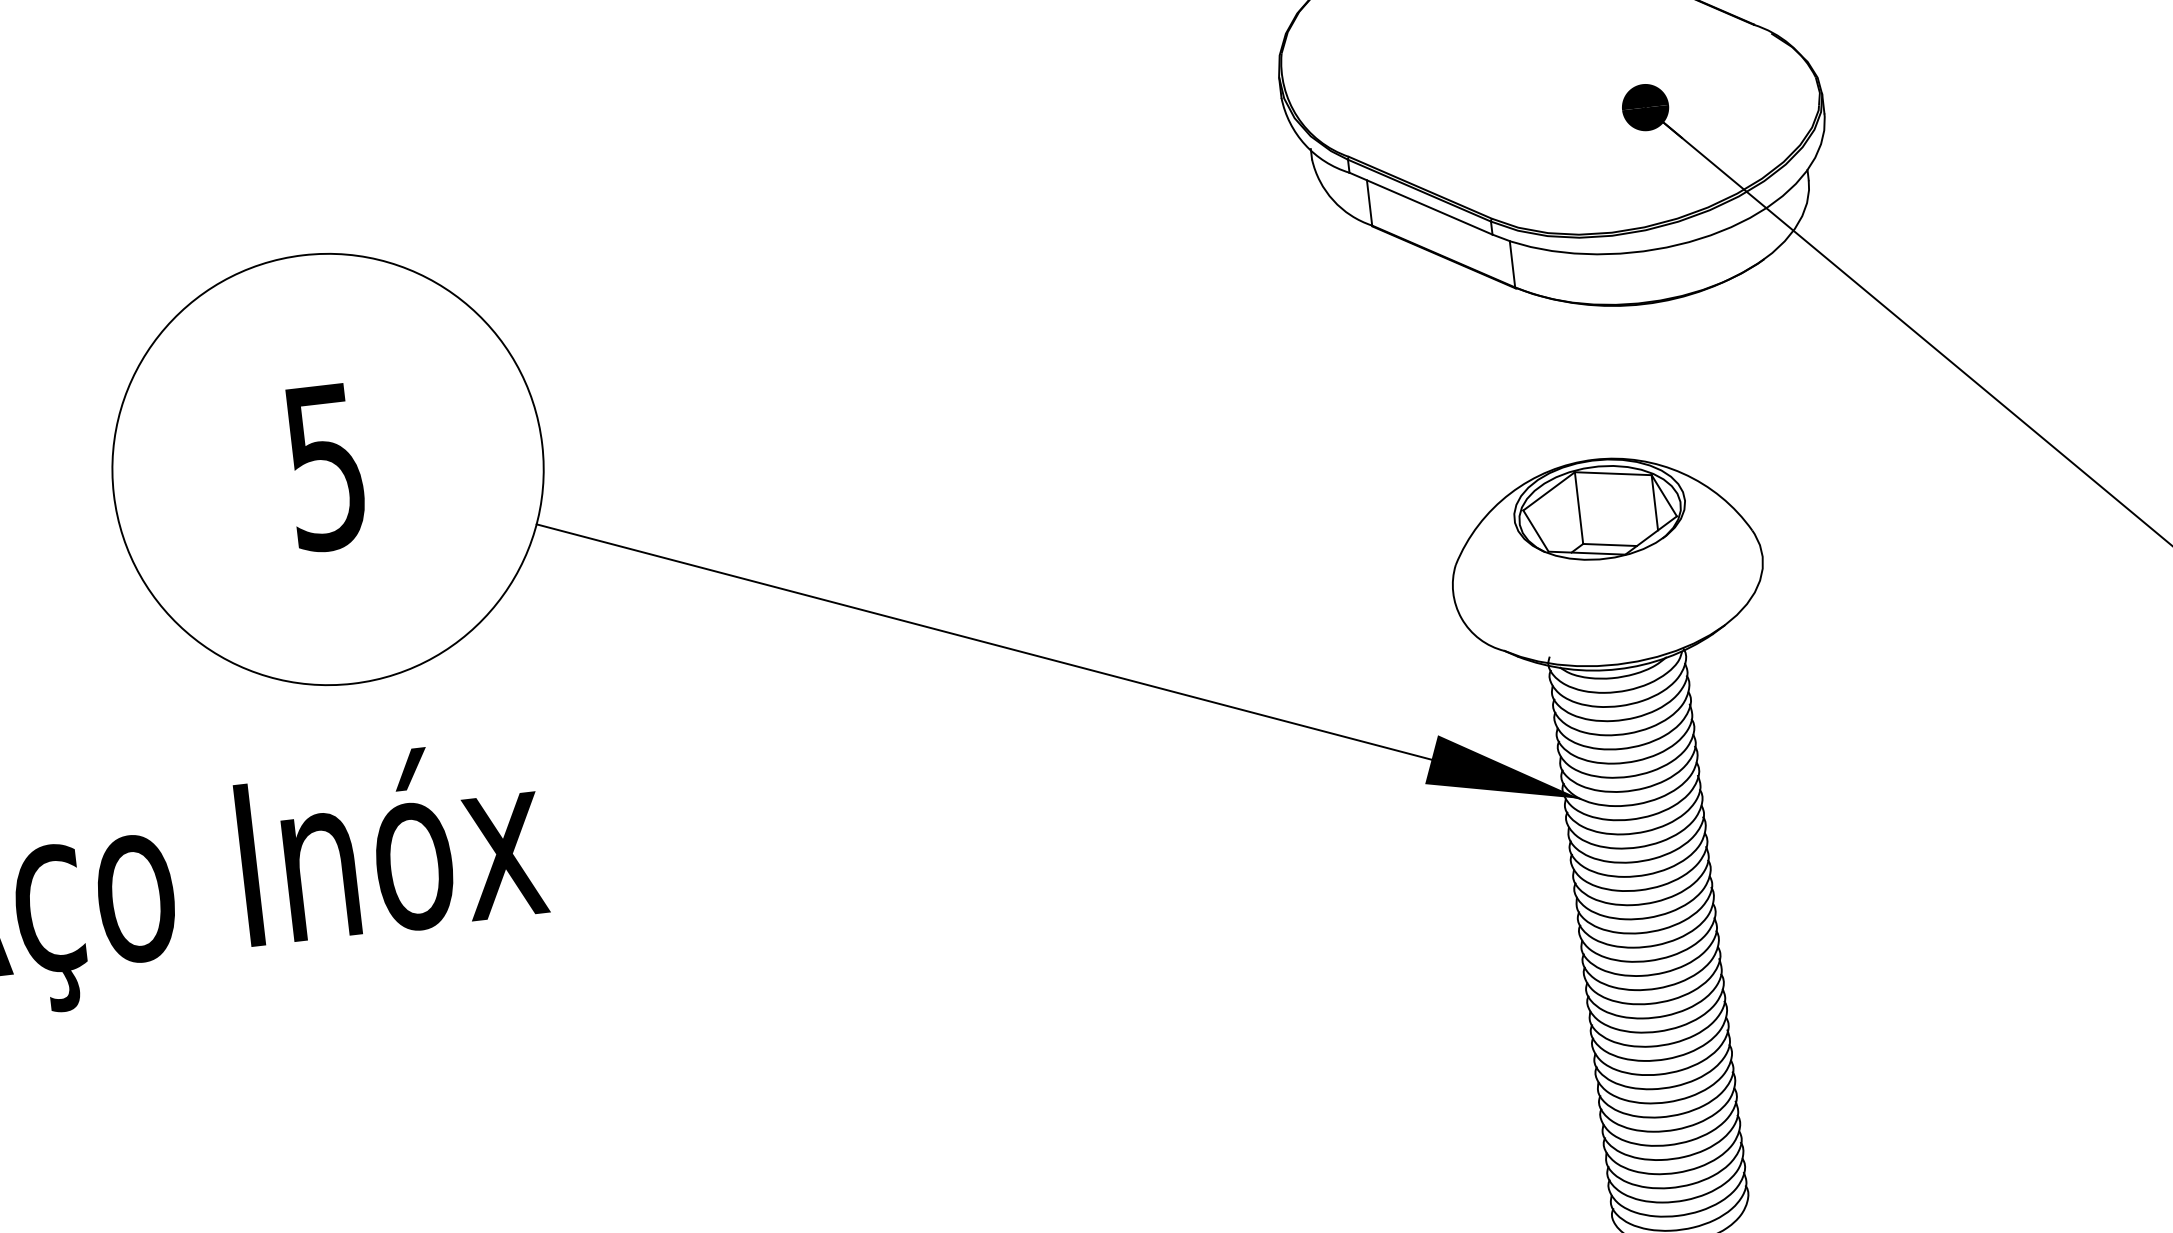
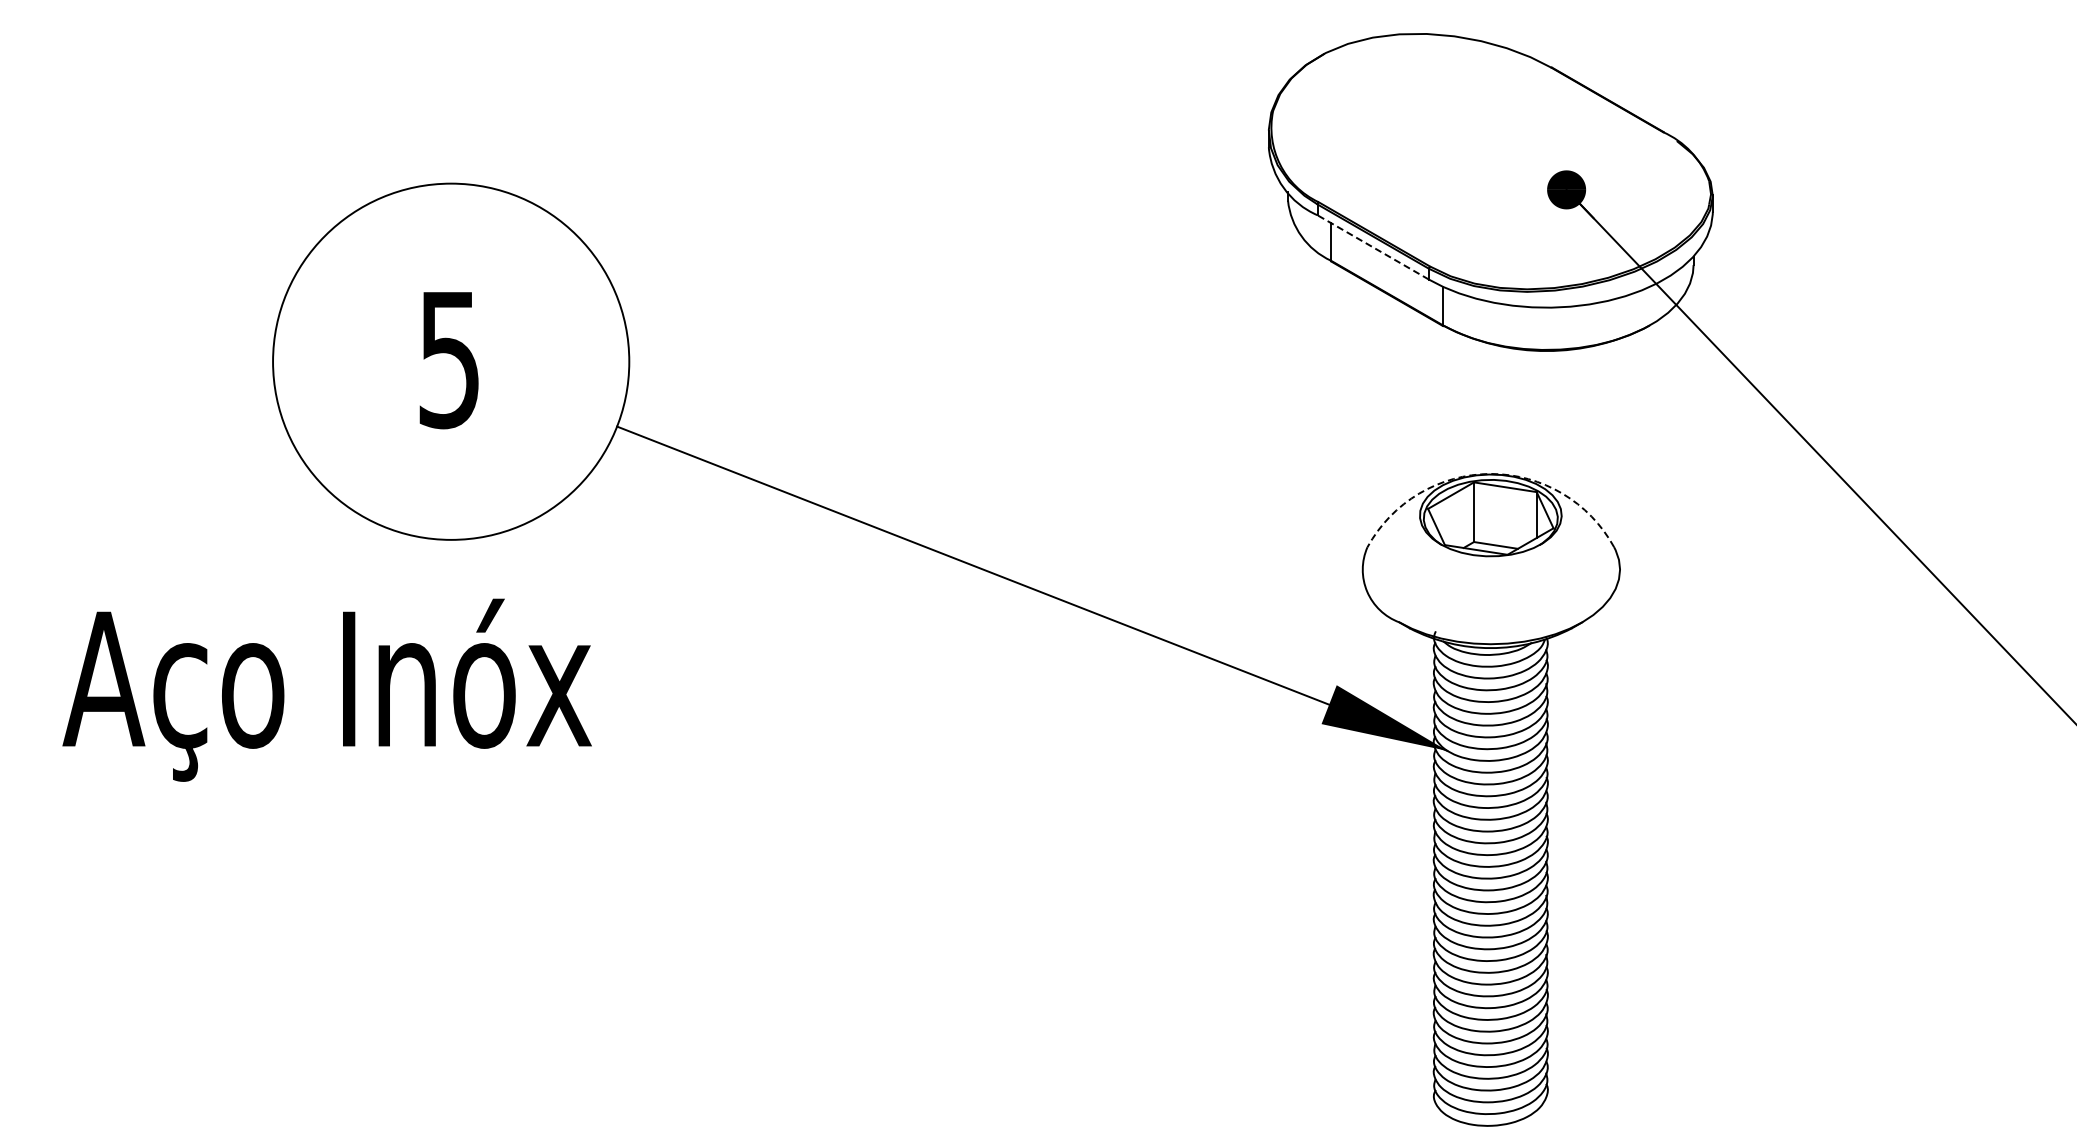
line: (1420, 203) -> (1372, 247), solid -> dashed
arc: (1593, 459) -> (1490, 473), solid -> dashed

